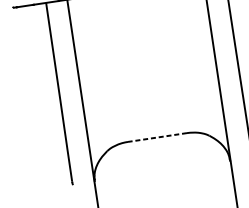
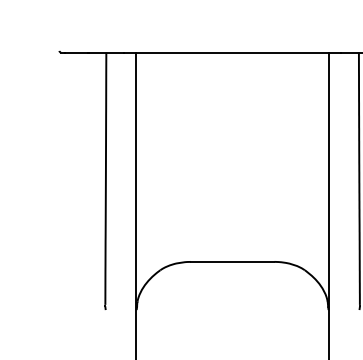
line: (157, 137) -> (232, 261), dashed -> solid

